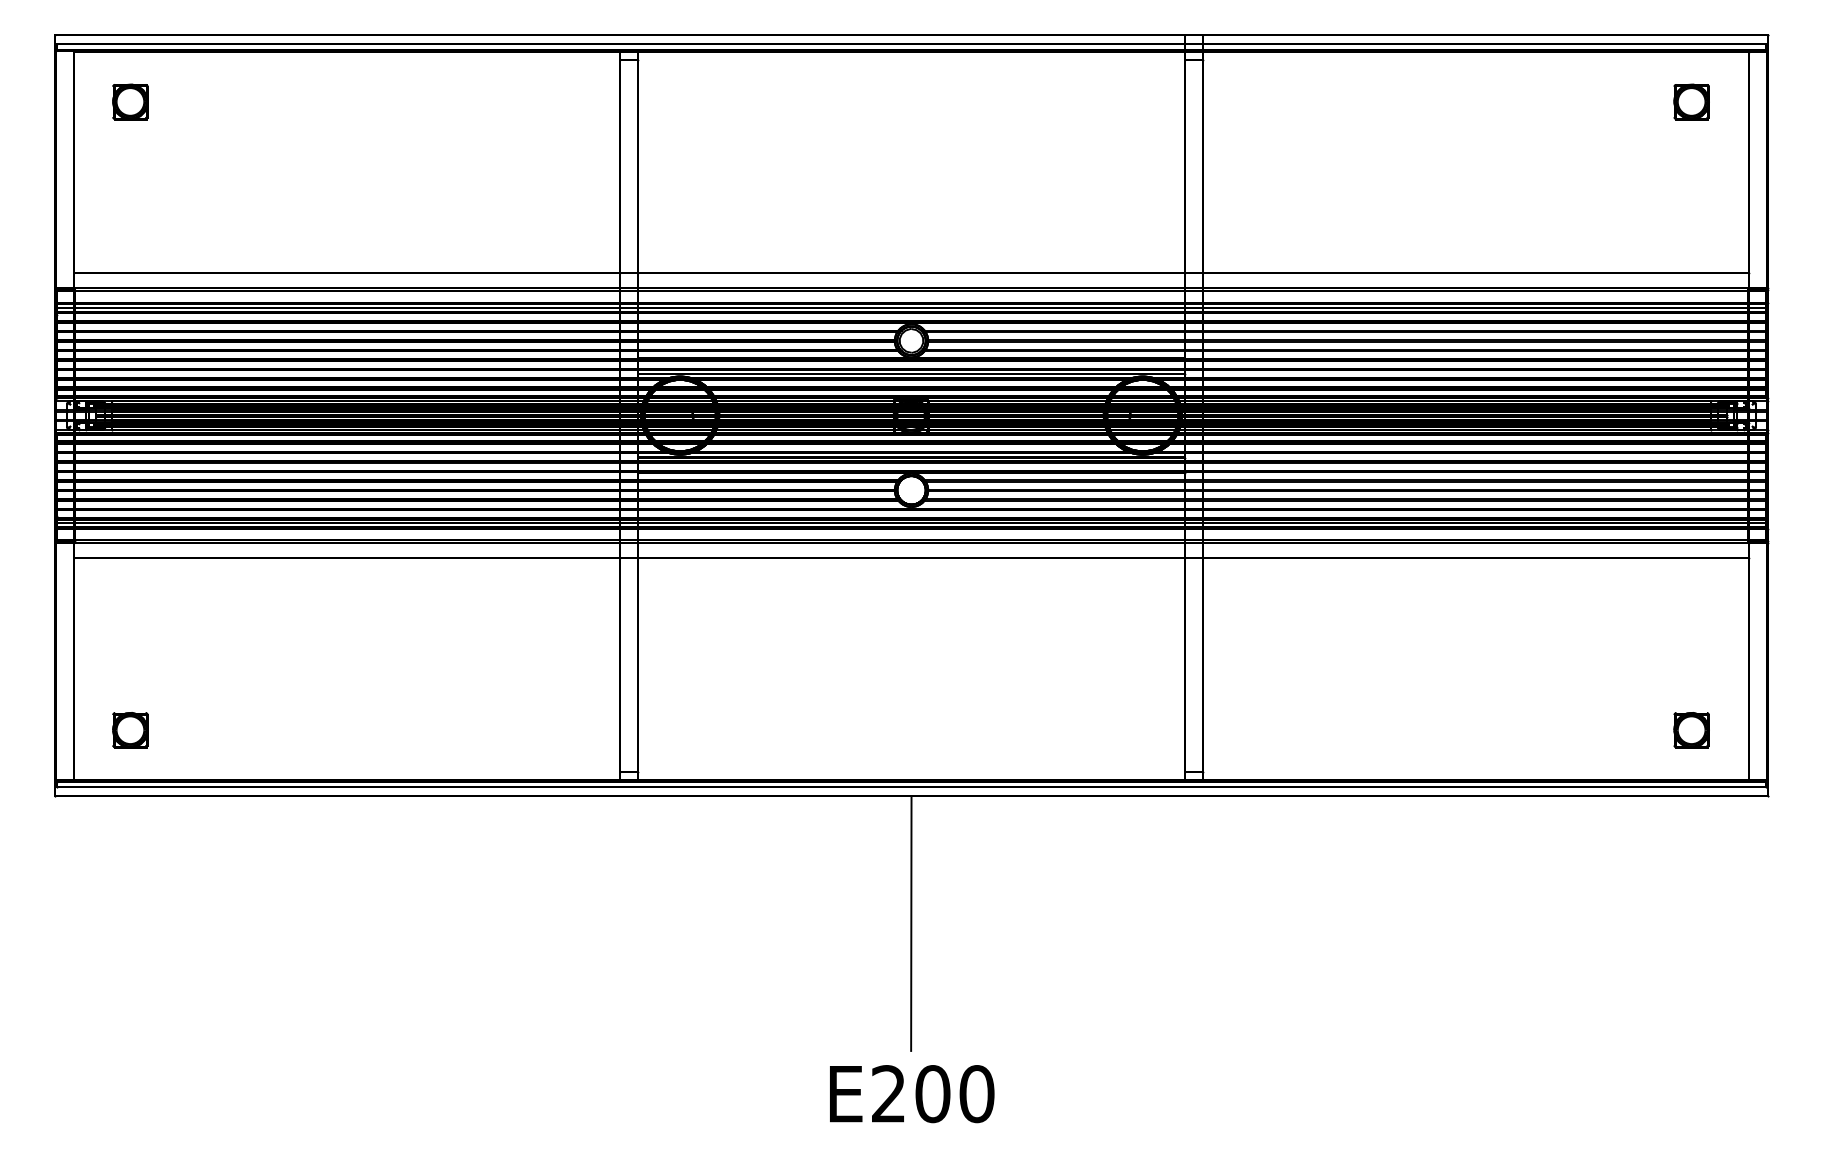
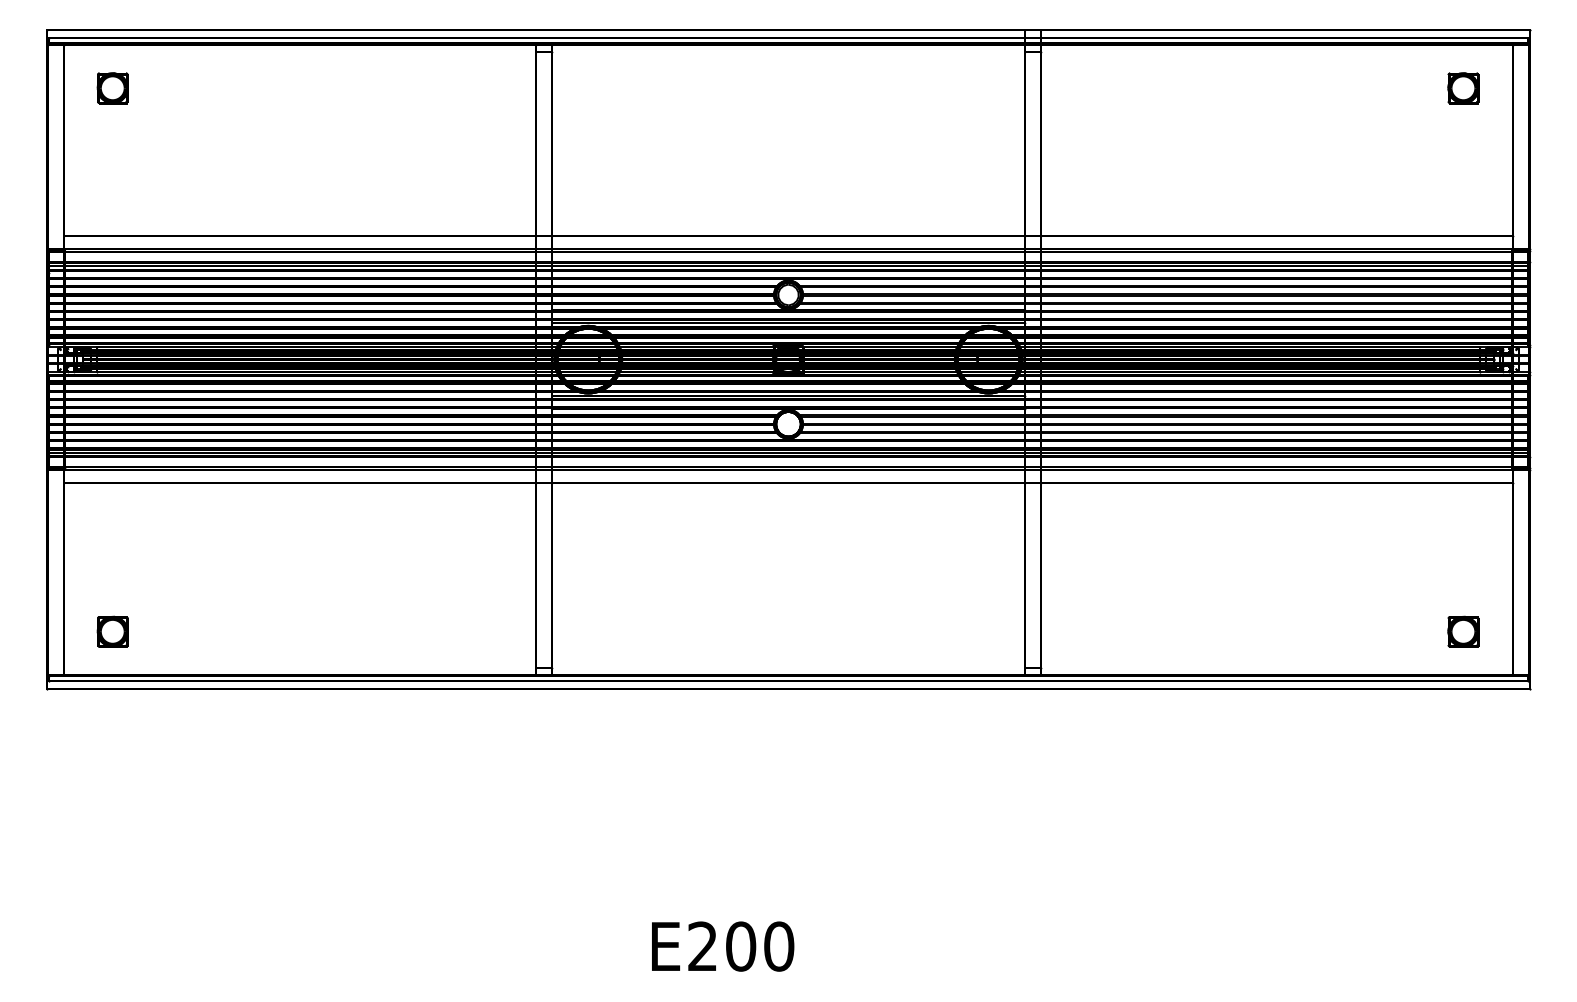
line: (911, 924) -> (788, 799), removed
text: (912, 1093) -> (723, 946), moved

